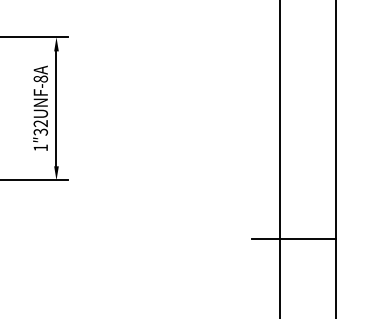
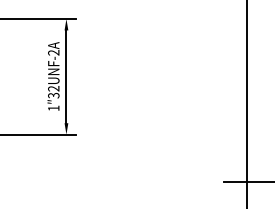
text: (40, 78) -> (53, 52), 32UNF-8A -> 32UNF-2A

